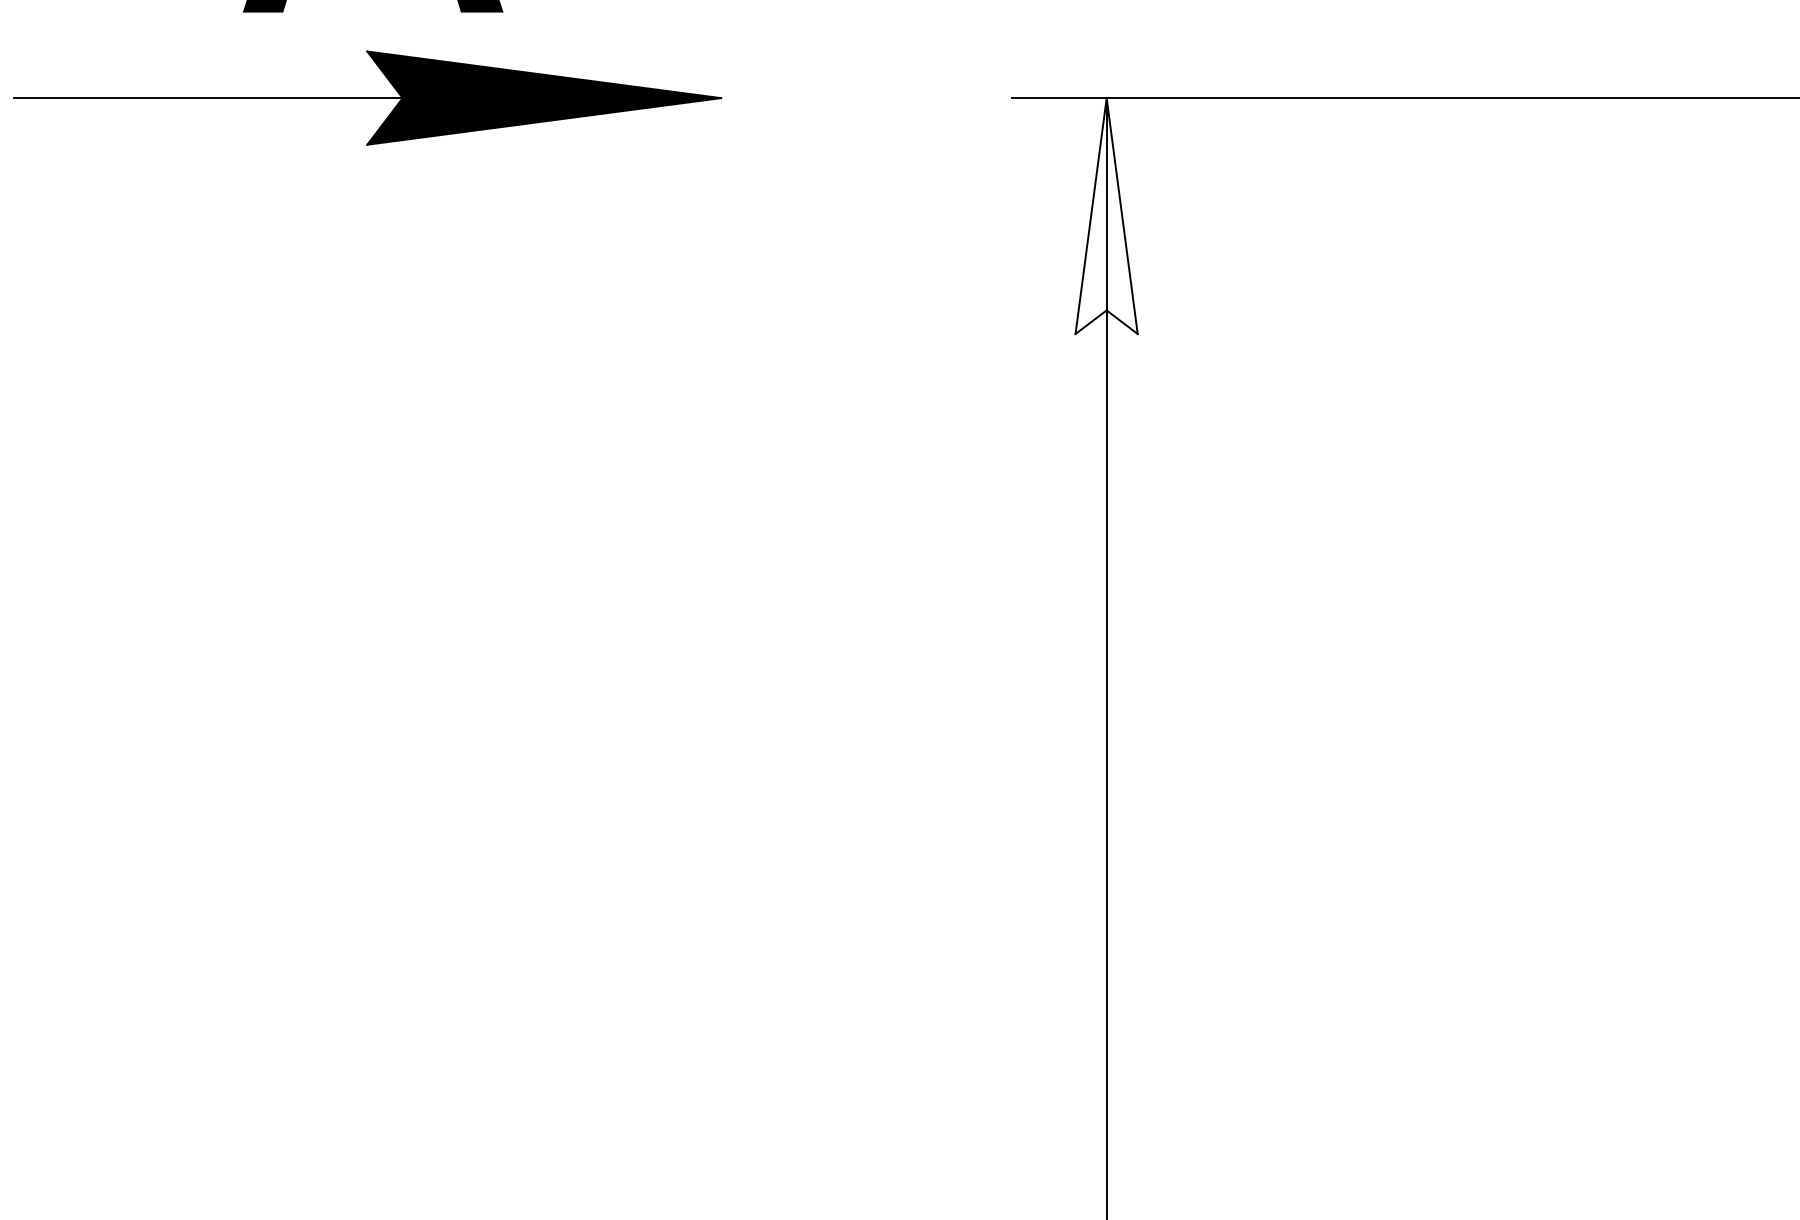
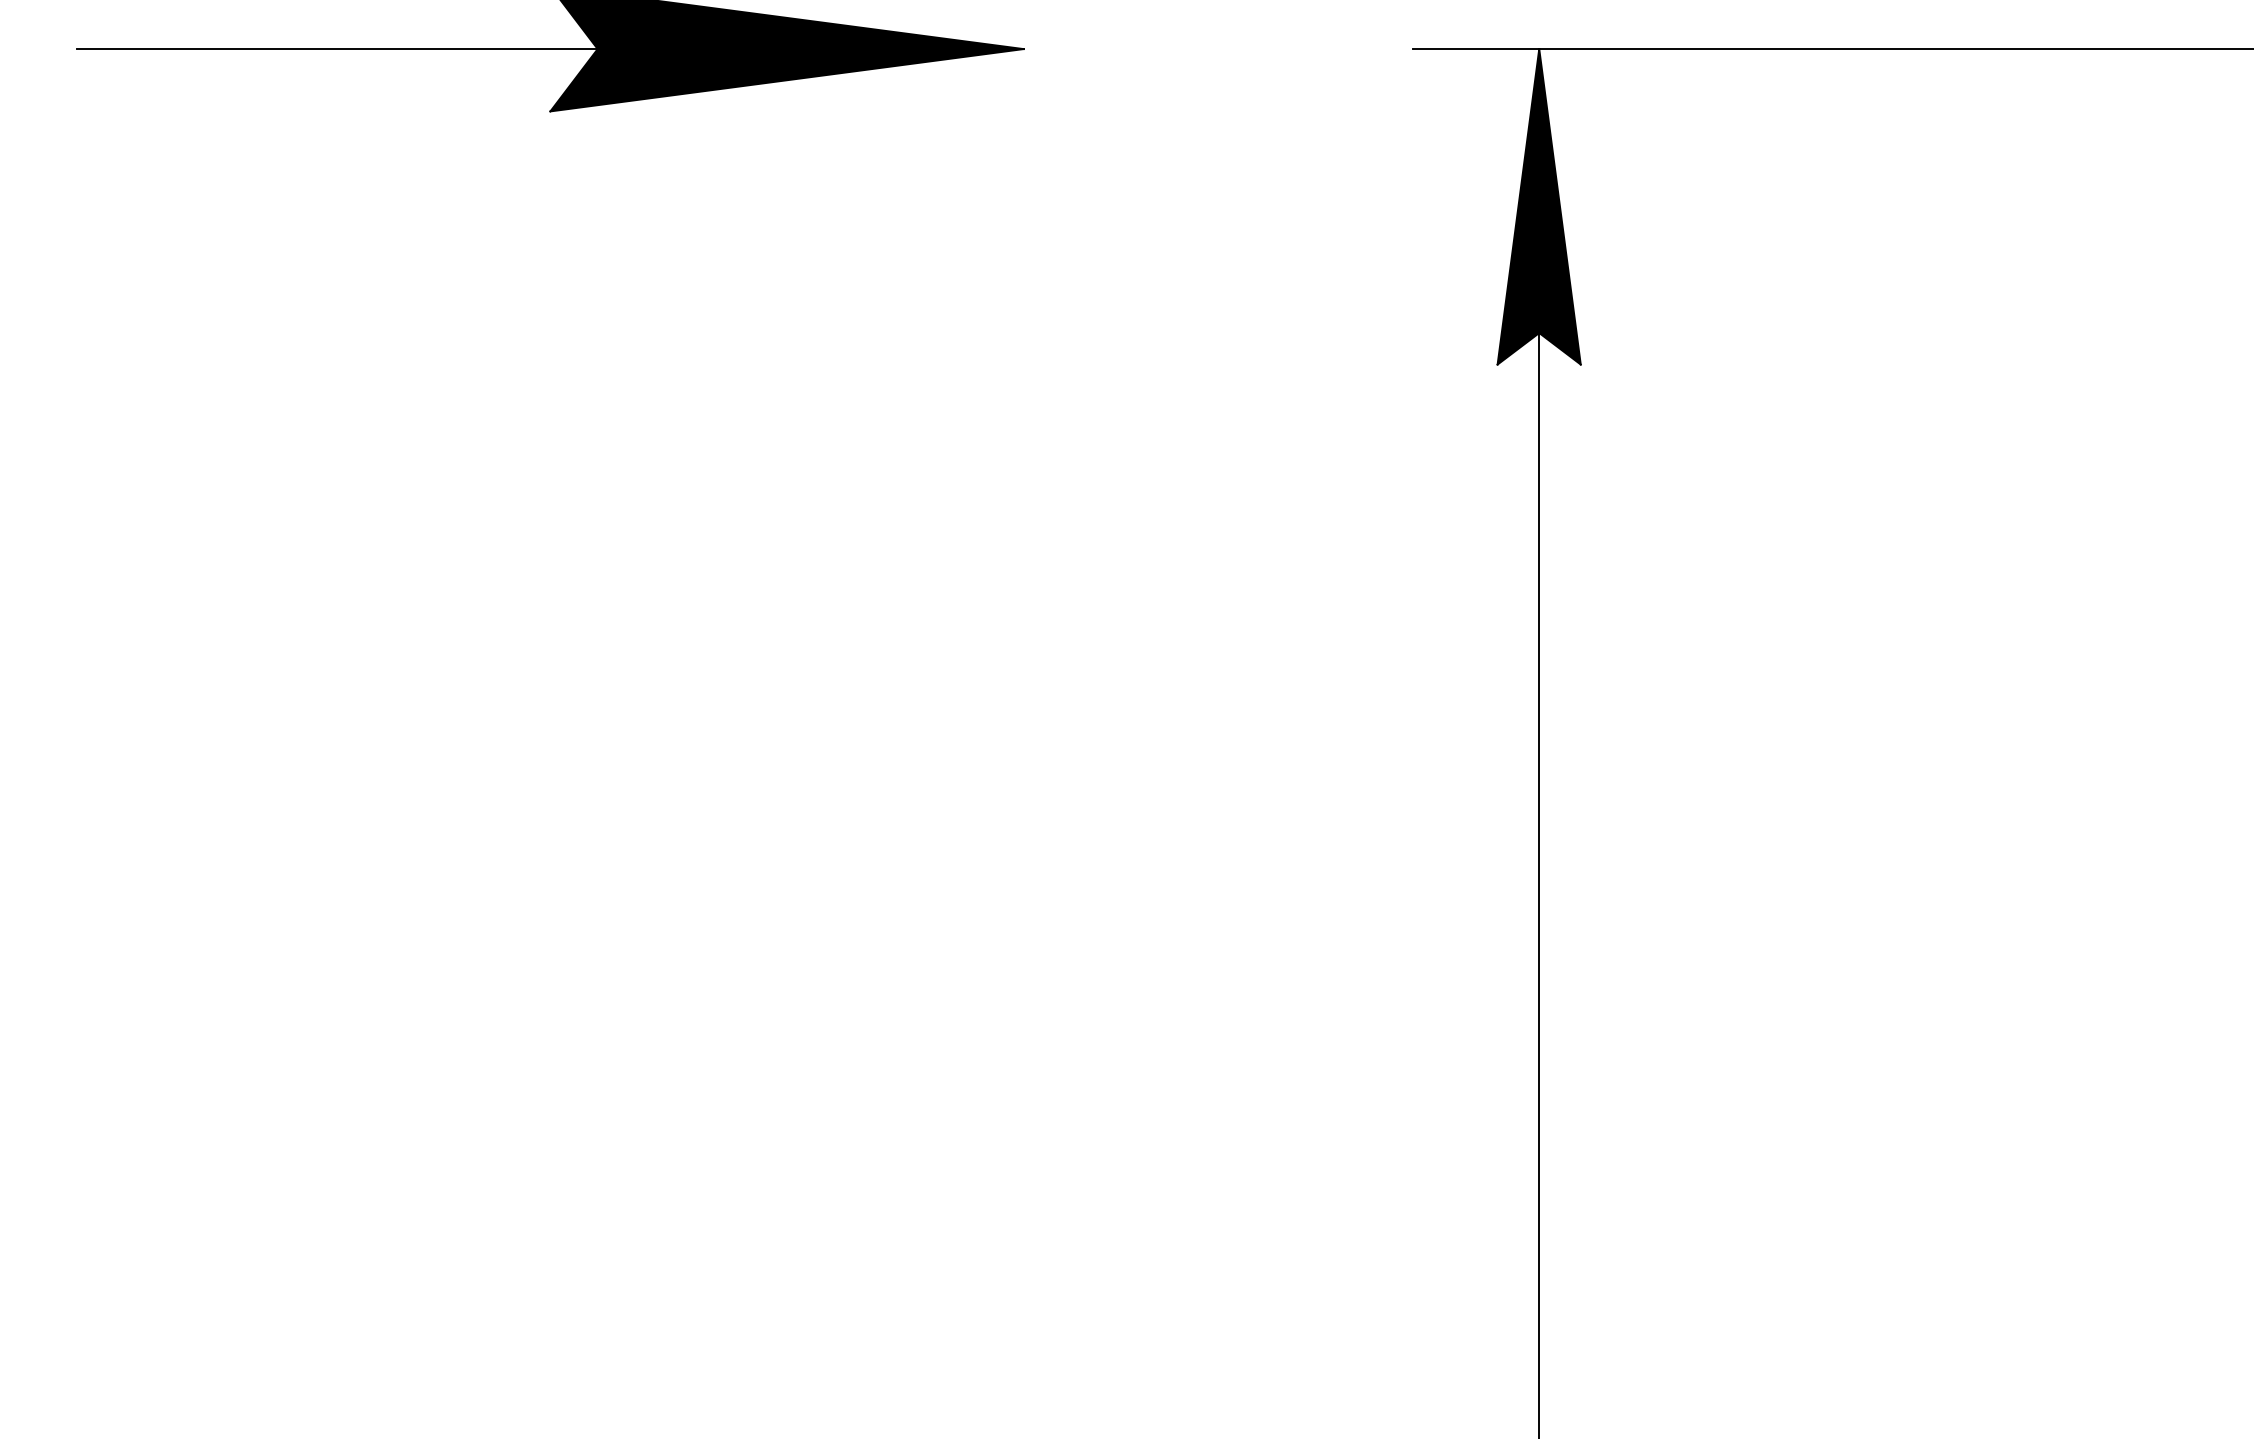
fill: (1106, 216) -> (1539, 207), added

